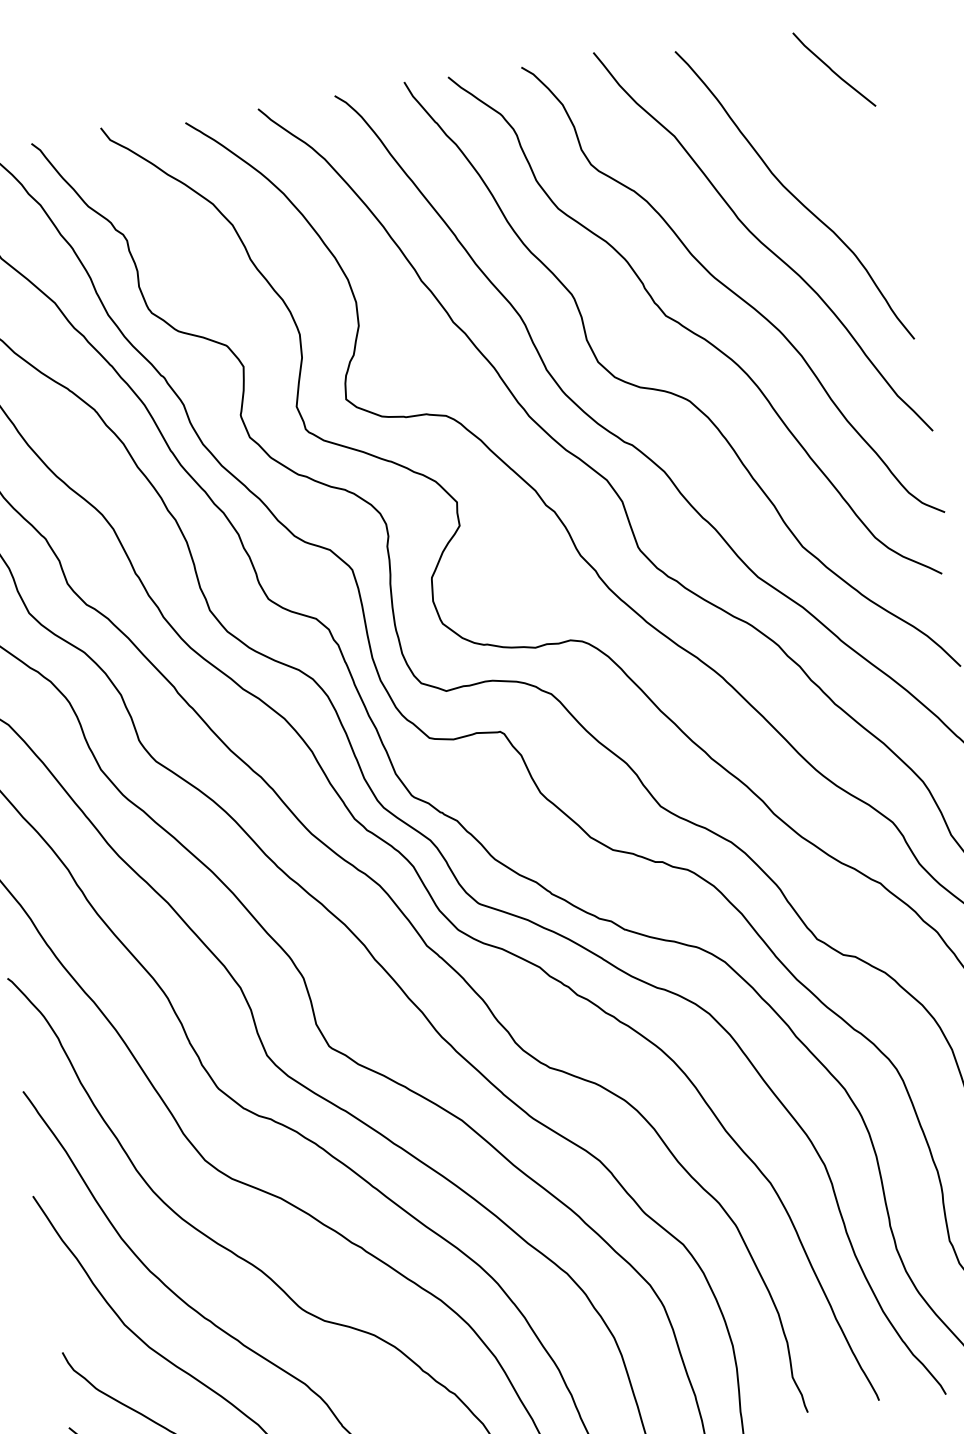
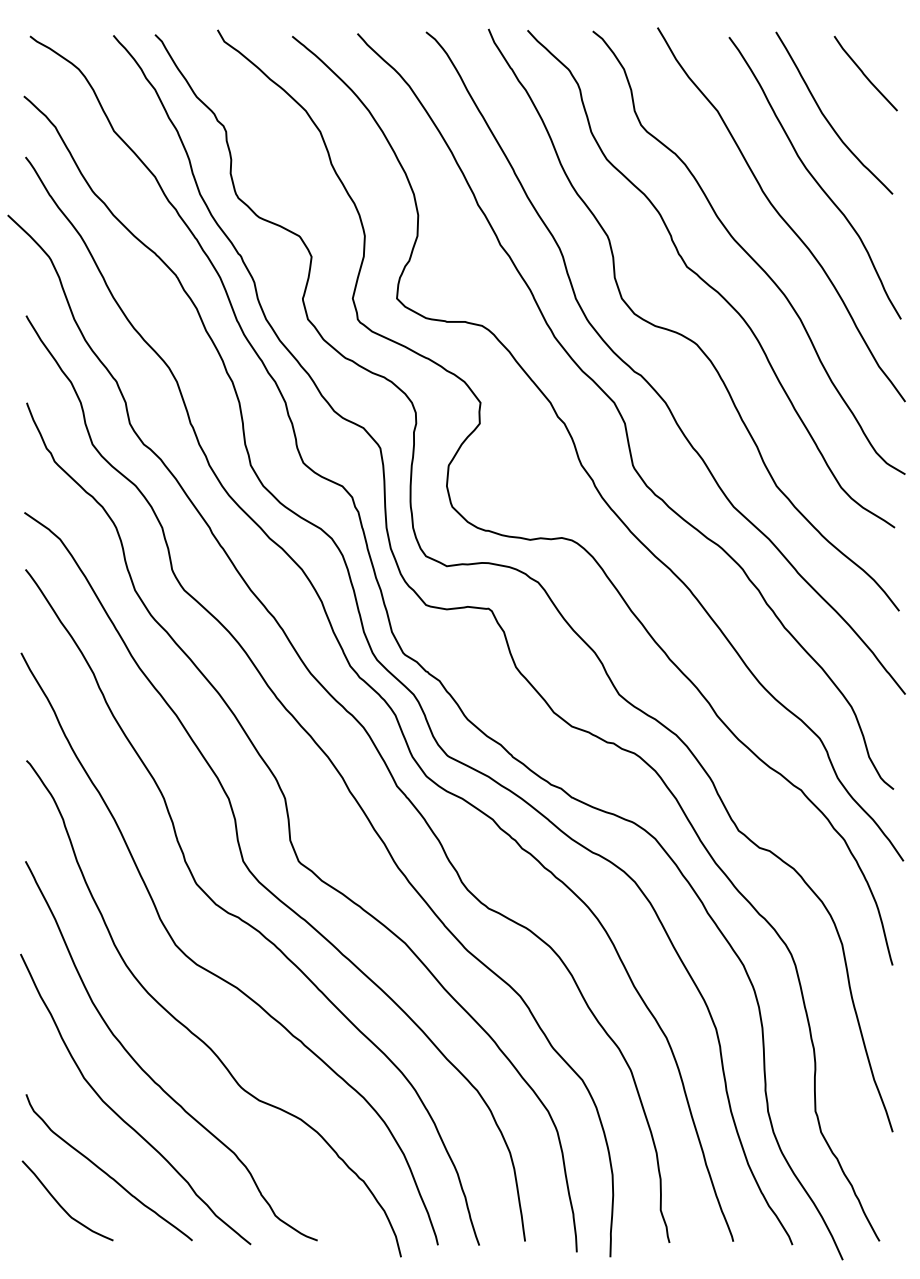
curve: (797, 125) -> (826, 117), added

